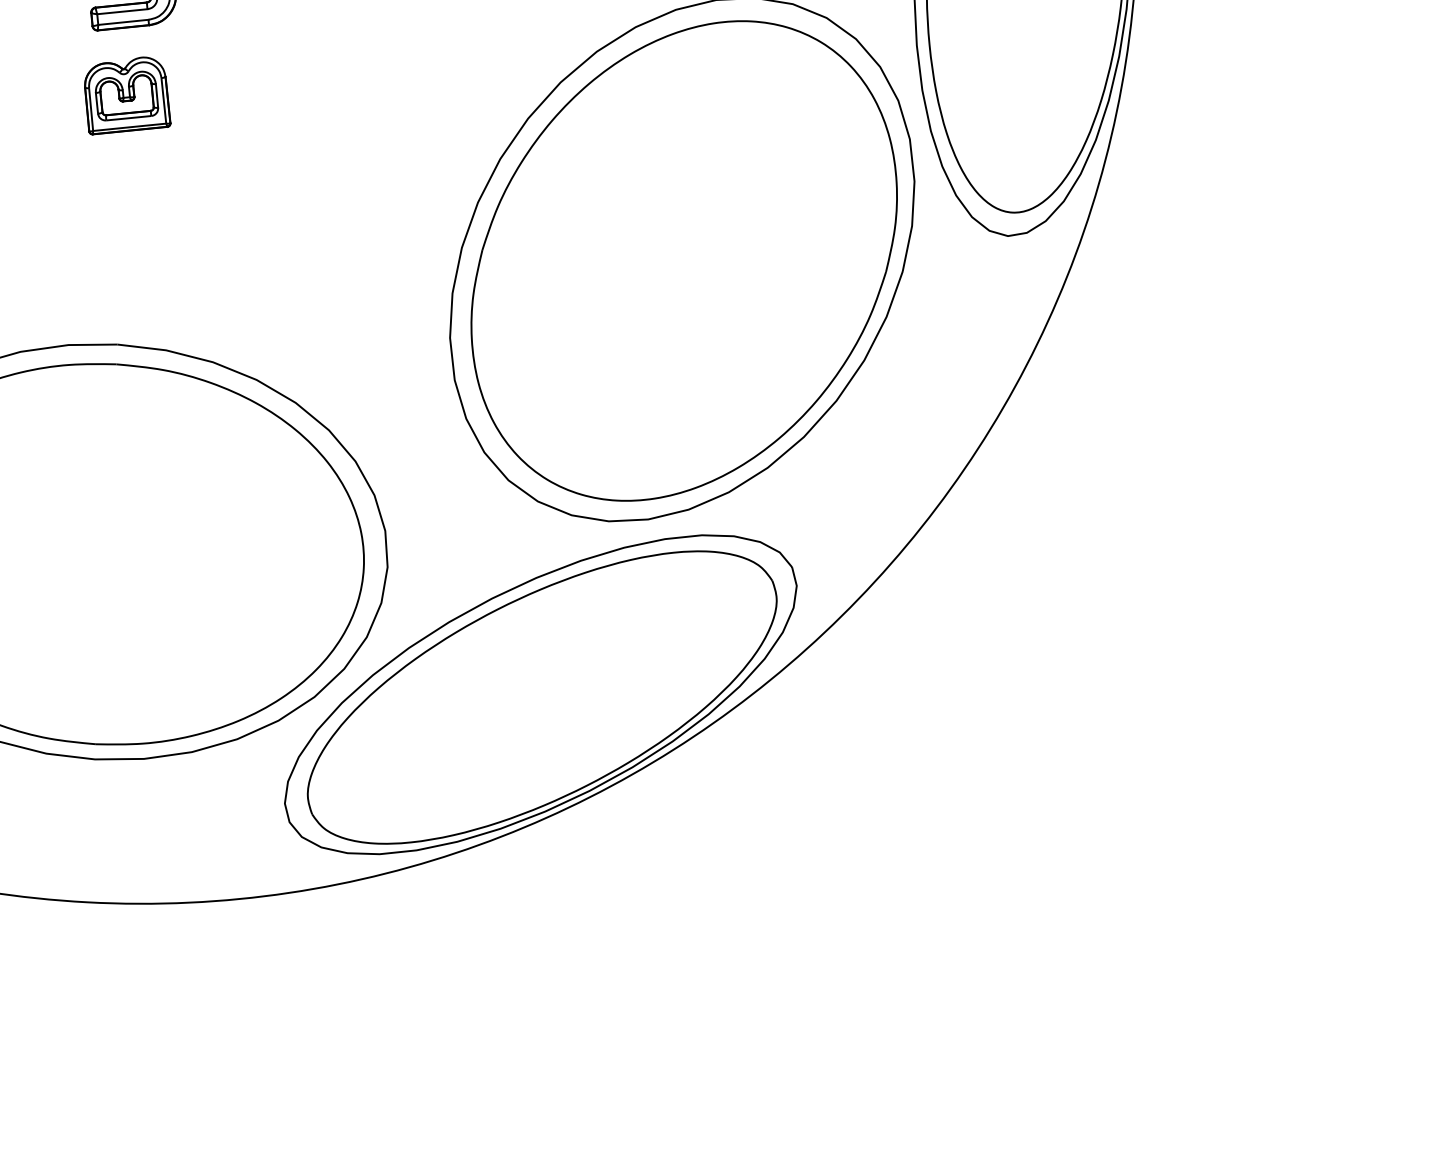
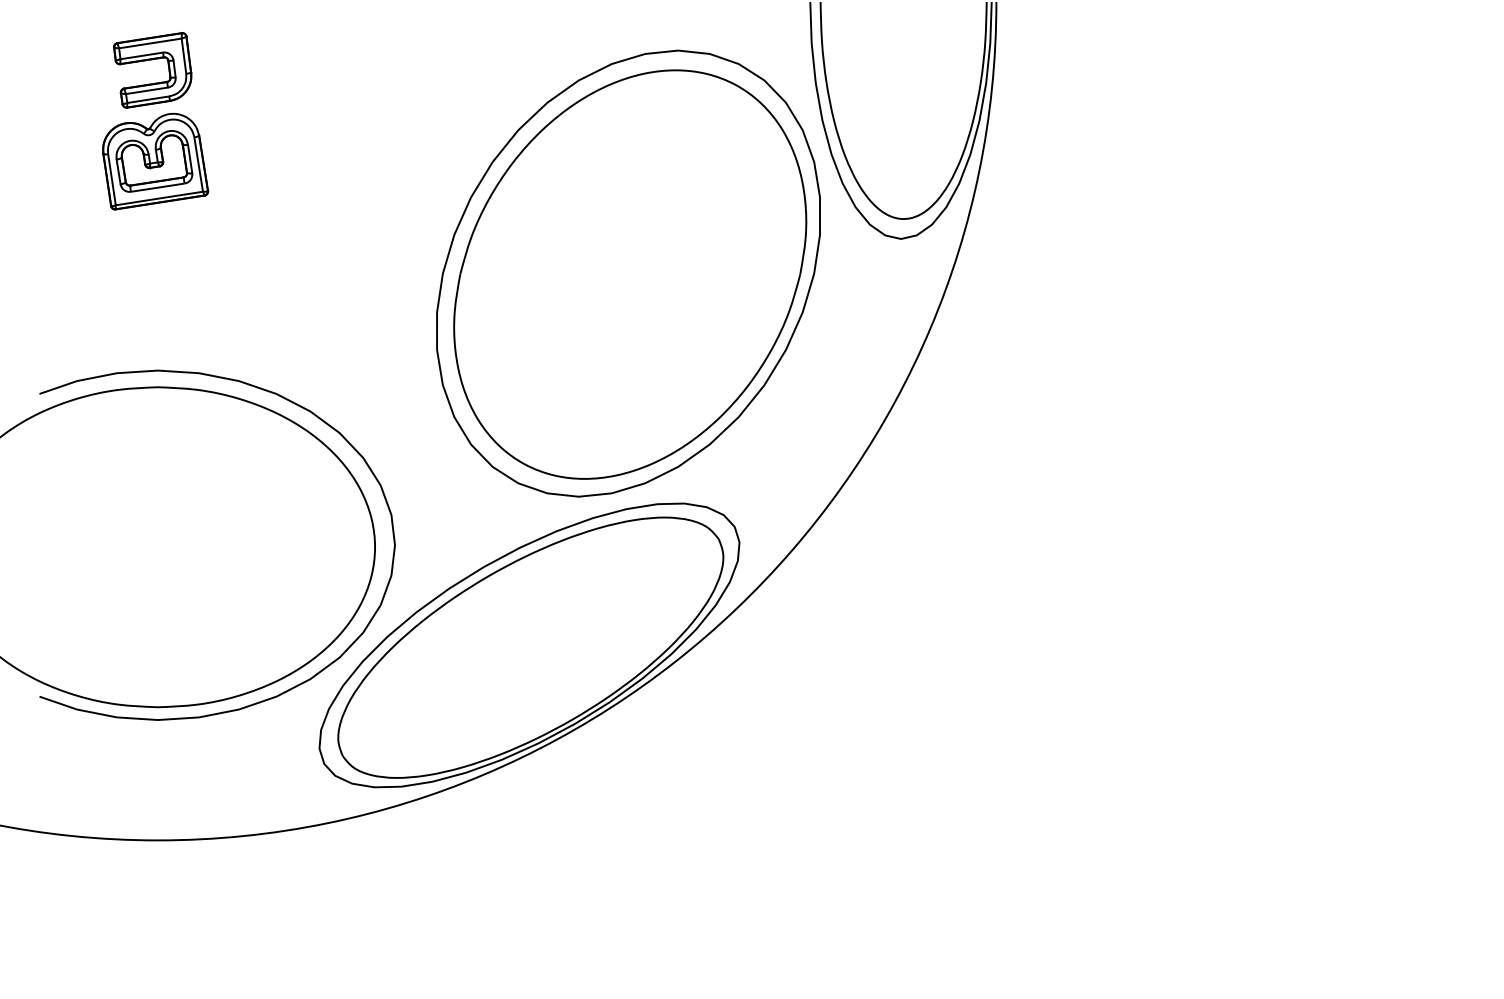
part: (127, 96) -> (155, 161), size x1.43

